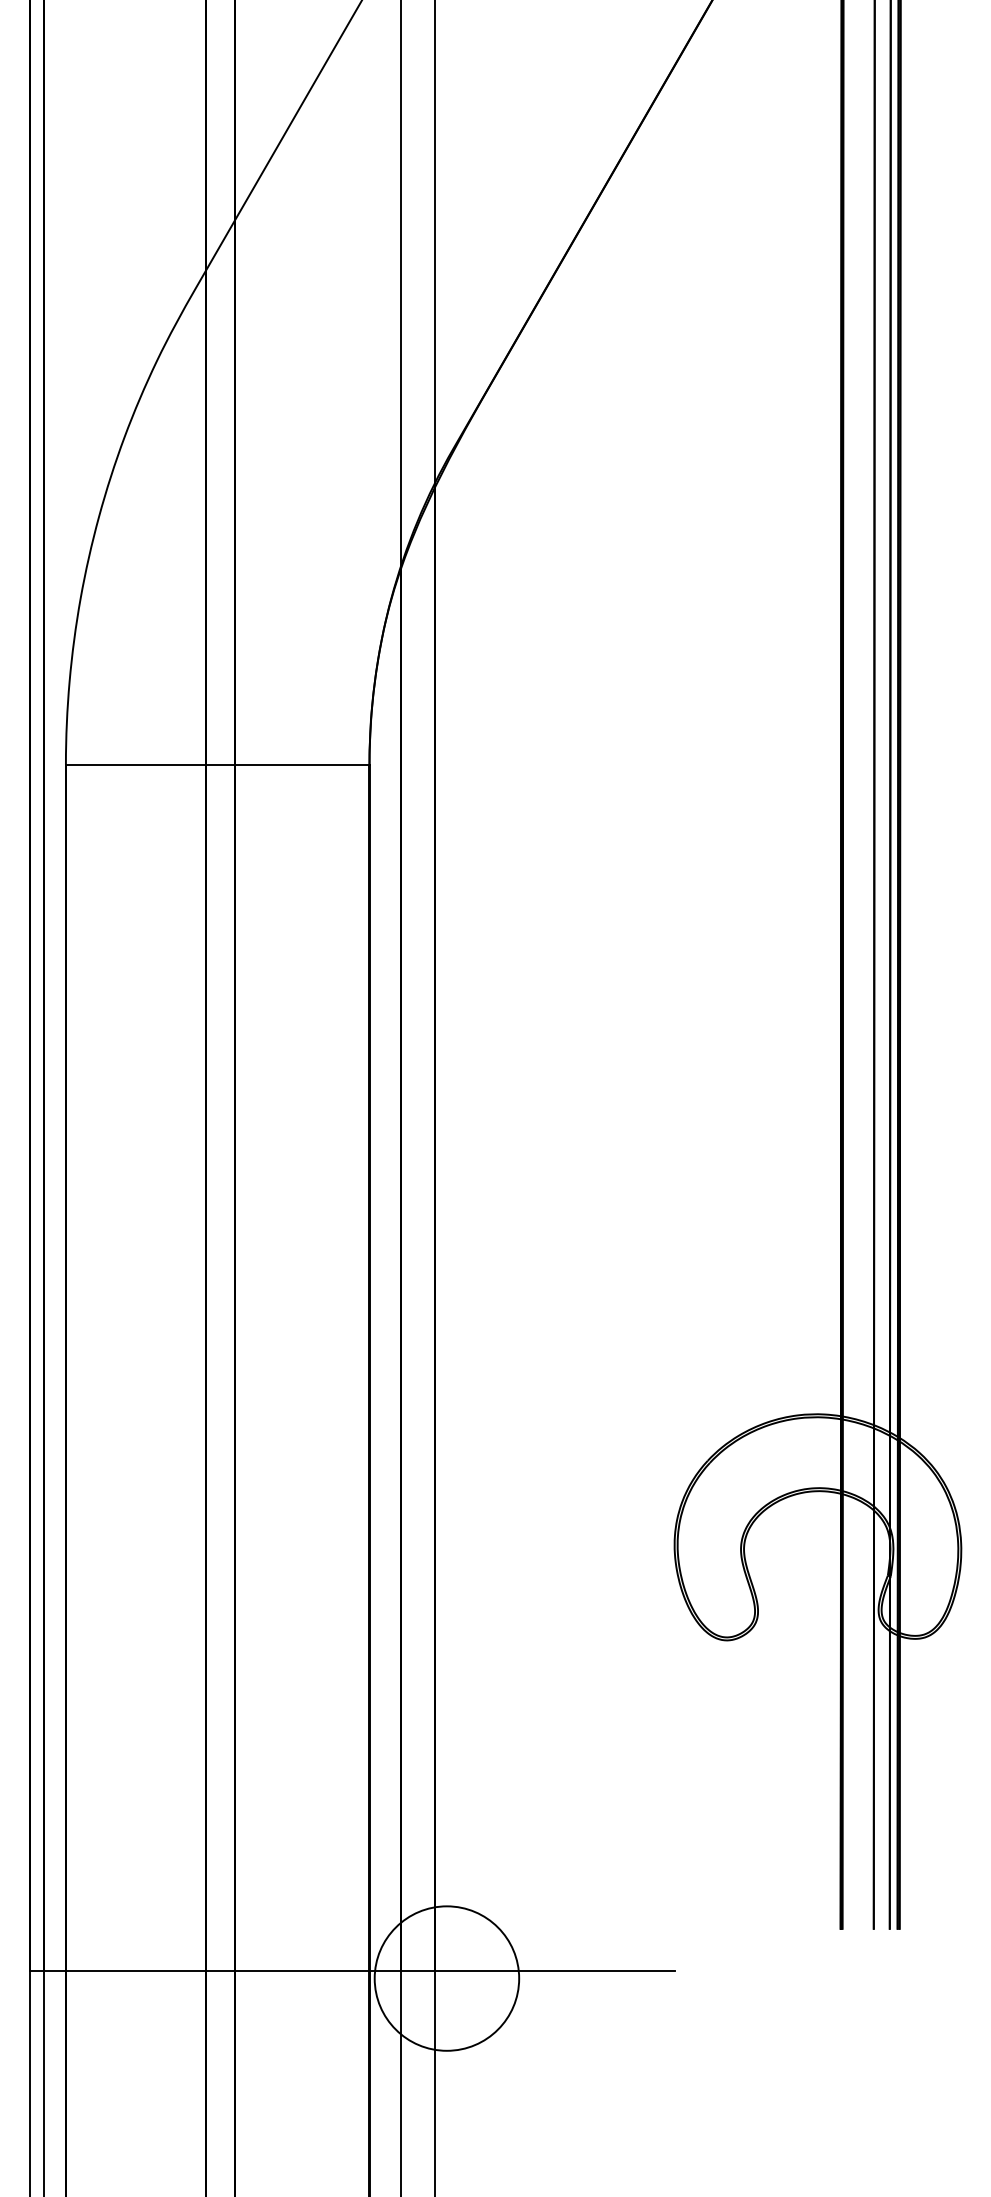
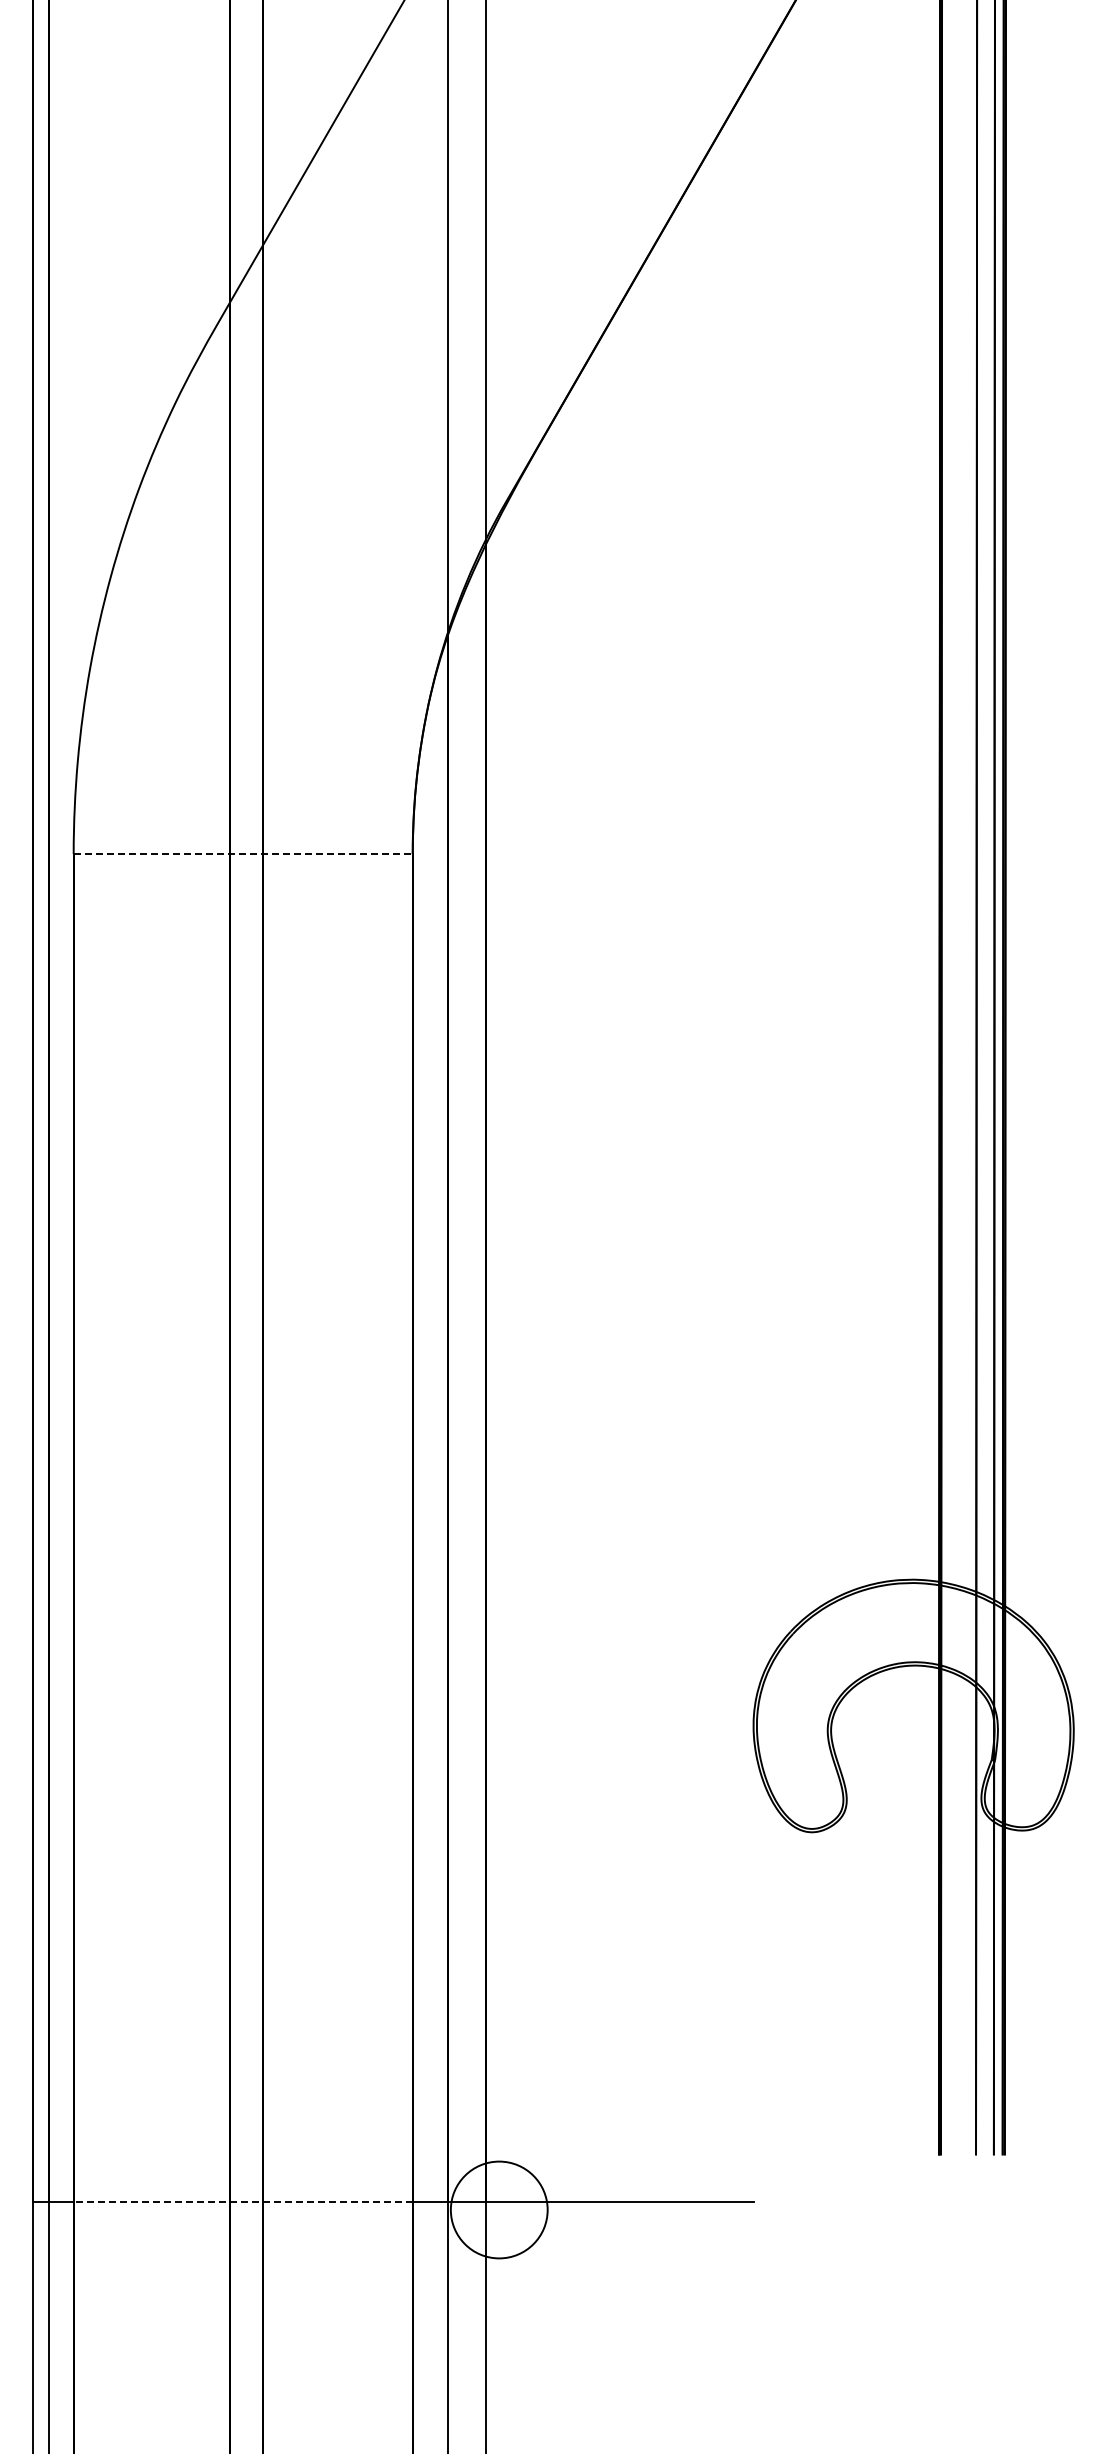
line: (217, 765) -> (243, 854), solid -> dashed
line: (217, 1970) -> (243, 2201), solid -> dashed
circle: (446, 1978) -> (498, 2209), size x0.6

